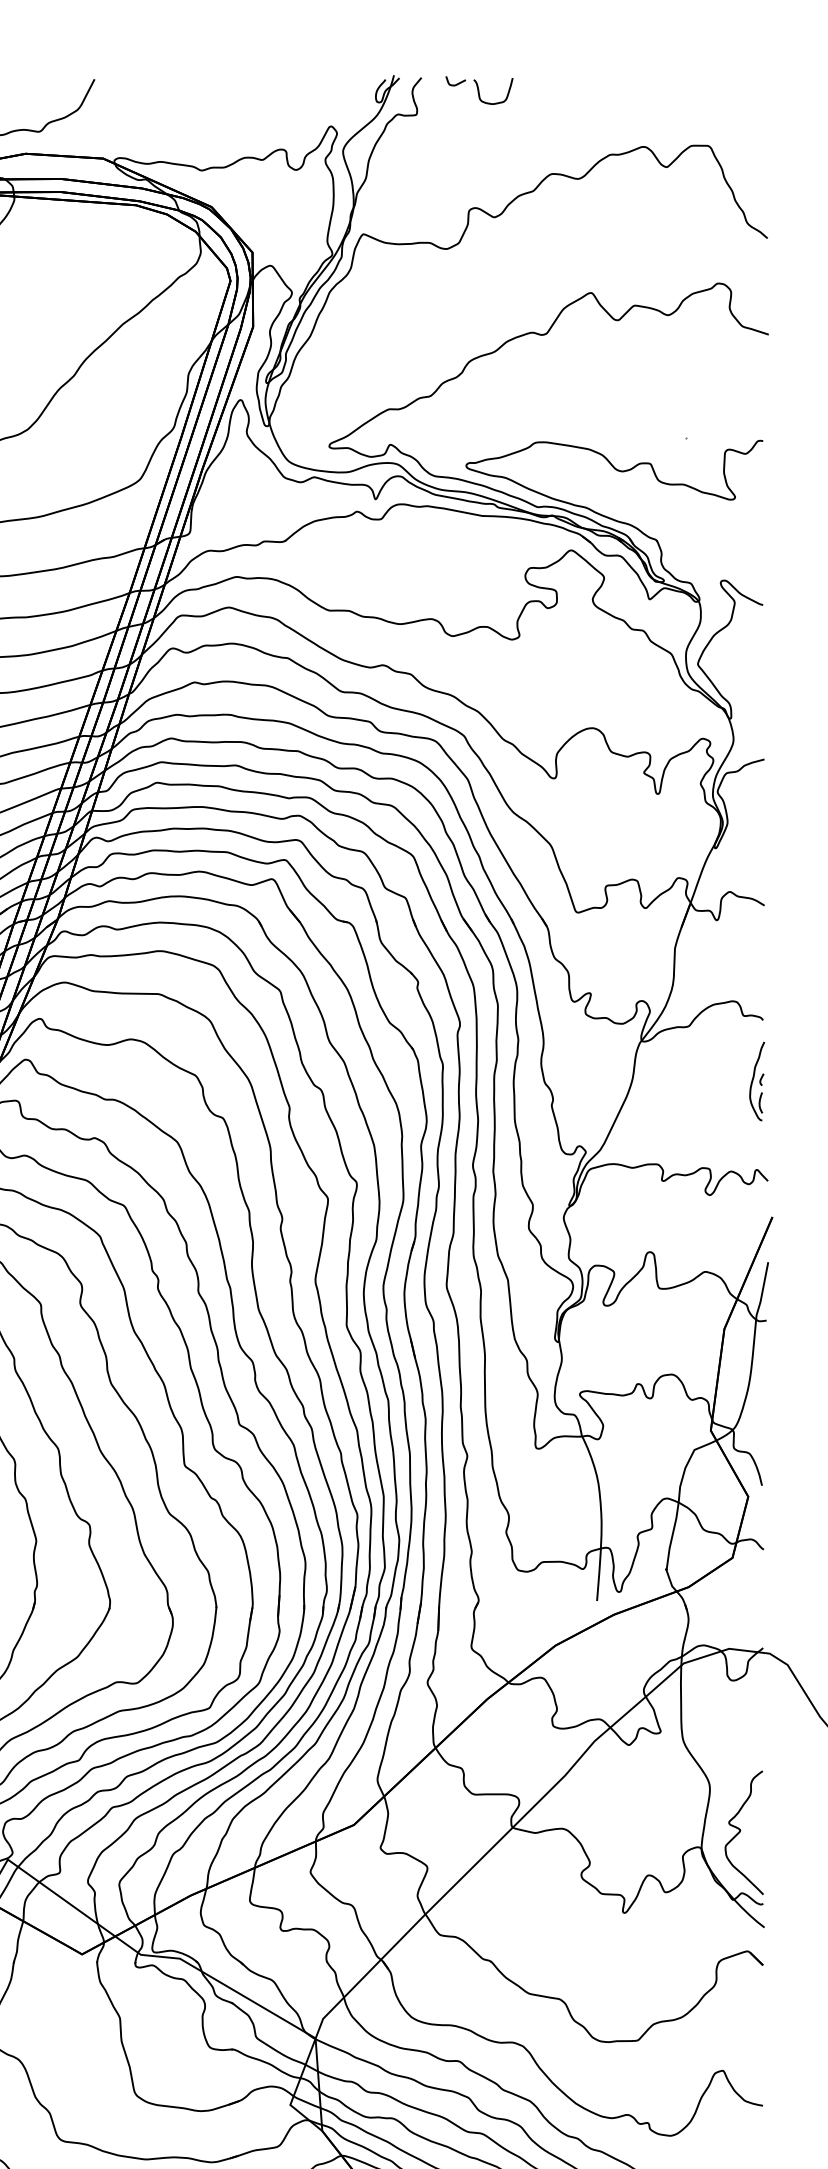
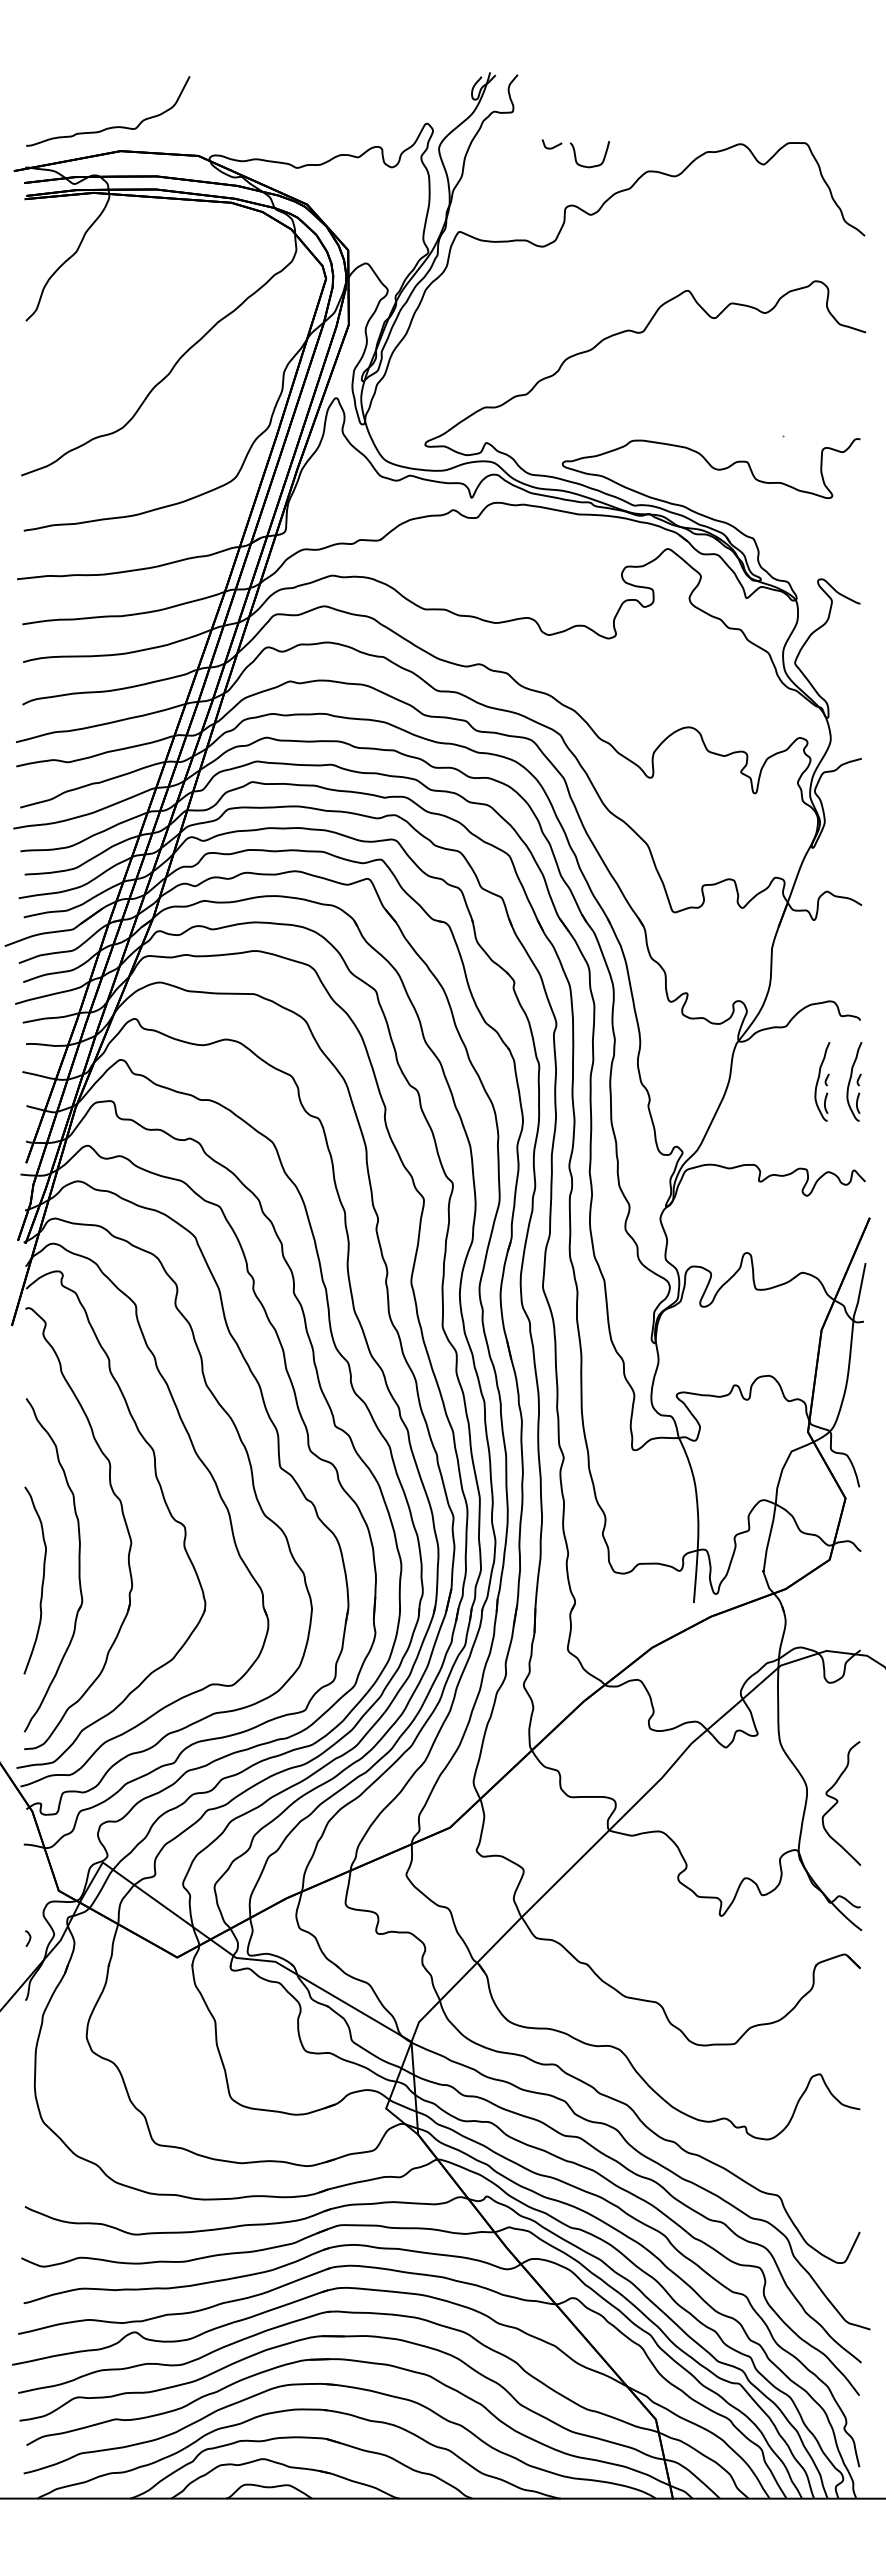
part: (479, 90) -> (575, 153), moved
part: (725, 1081) -> (822, 1081), added
curve: (741, 1831) -> (838, 1802), moved

